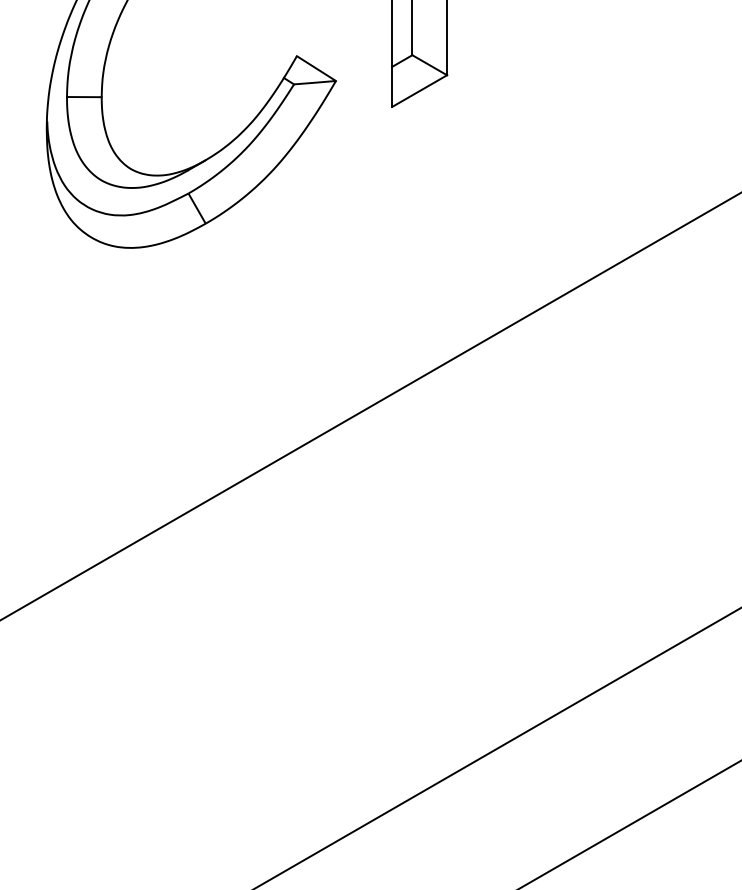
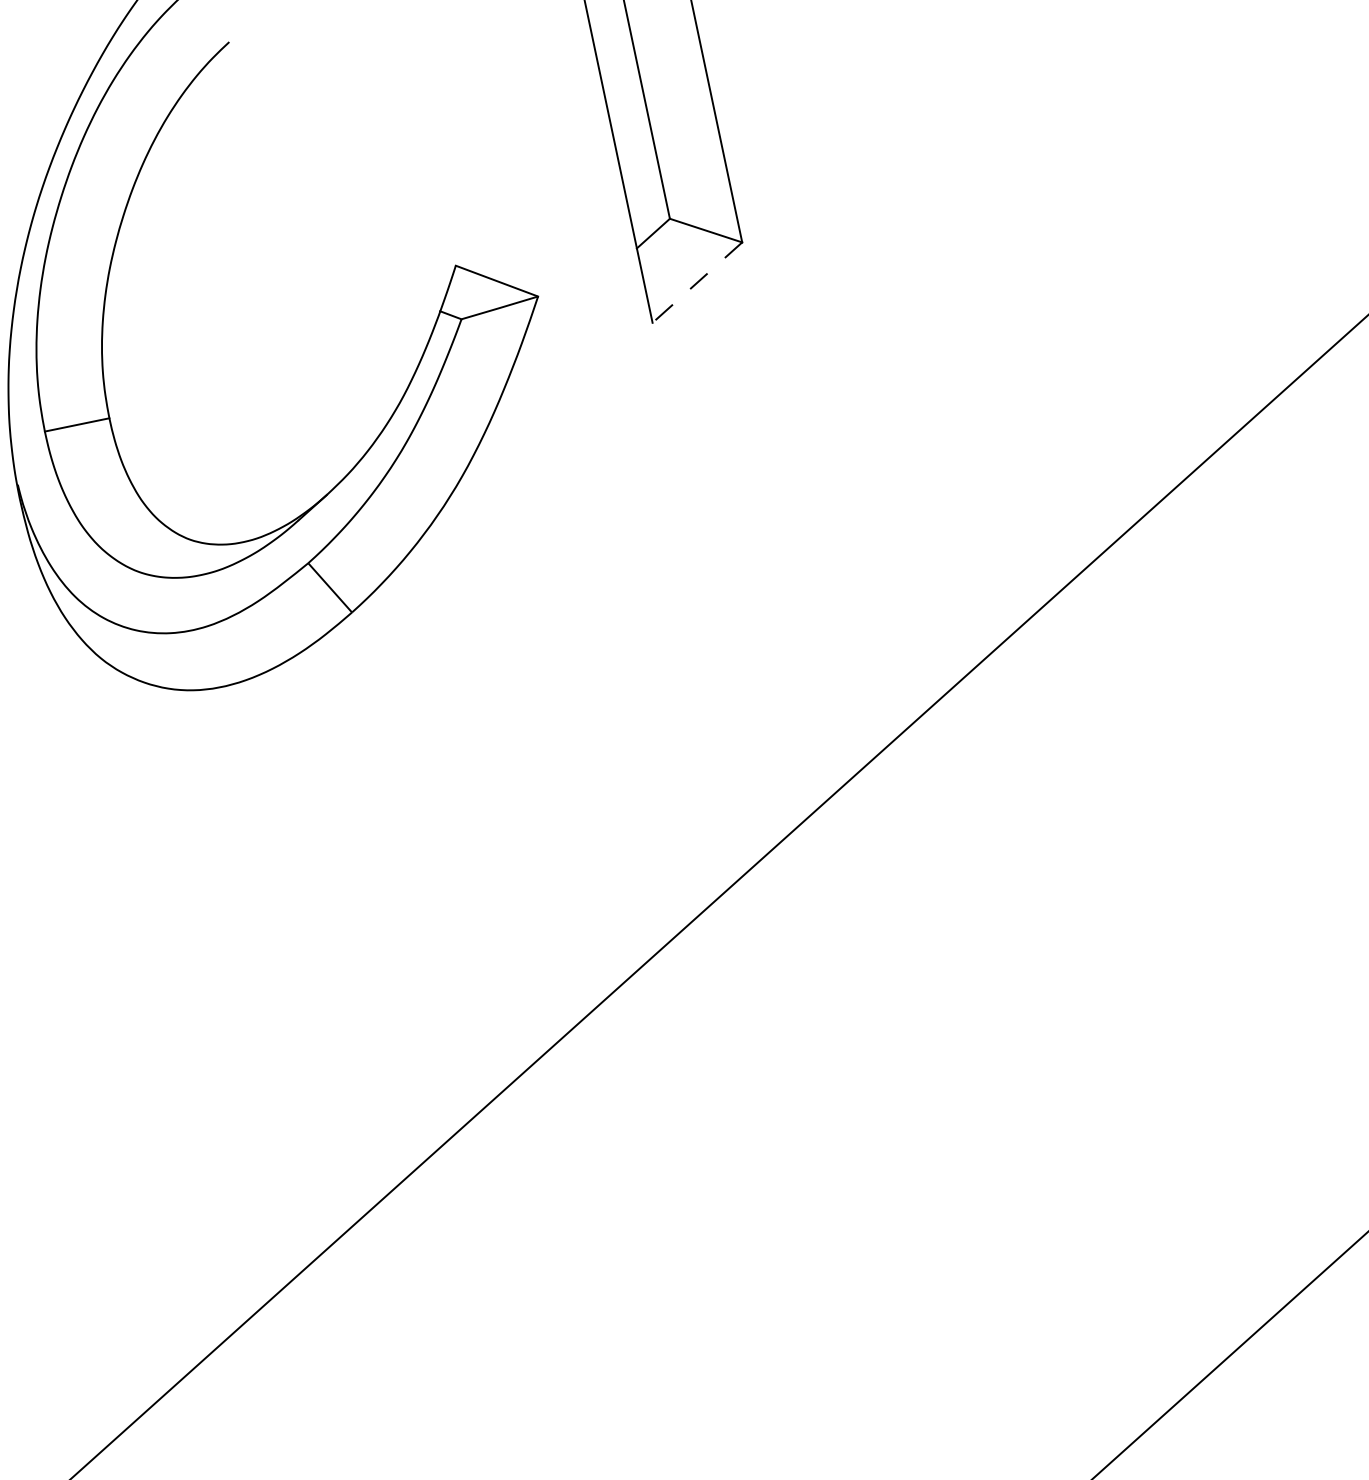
line: (419, 91) -> (697, 283), solid -> dashed

